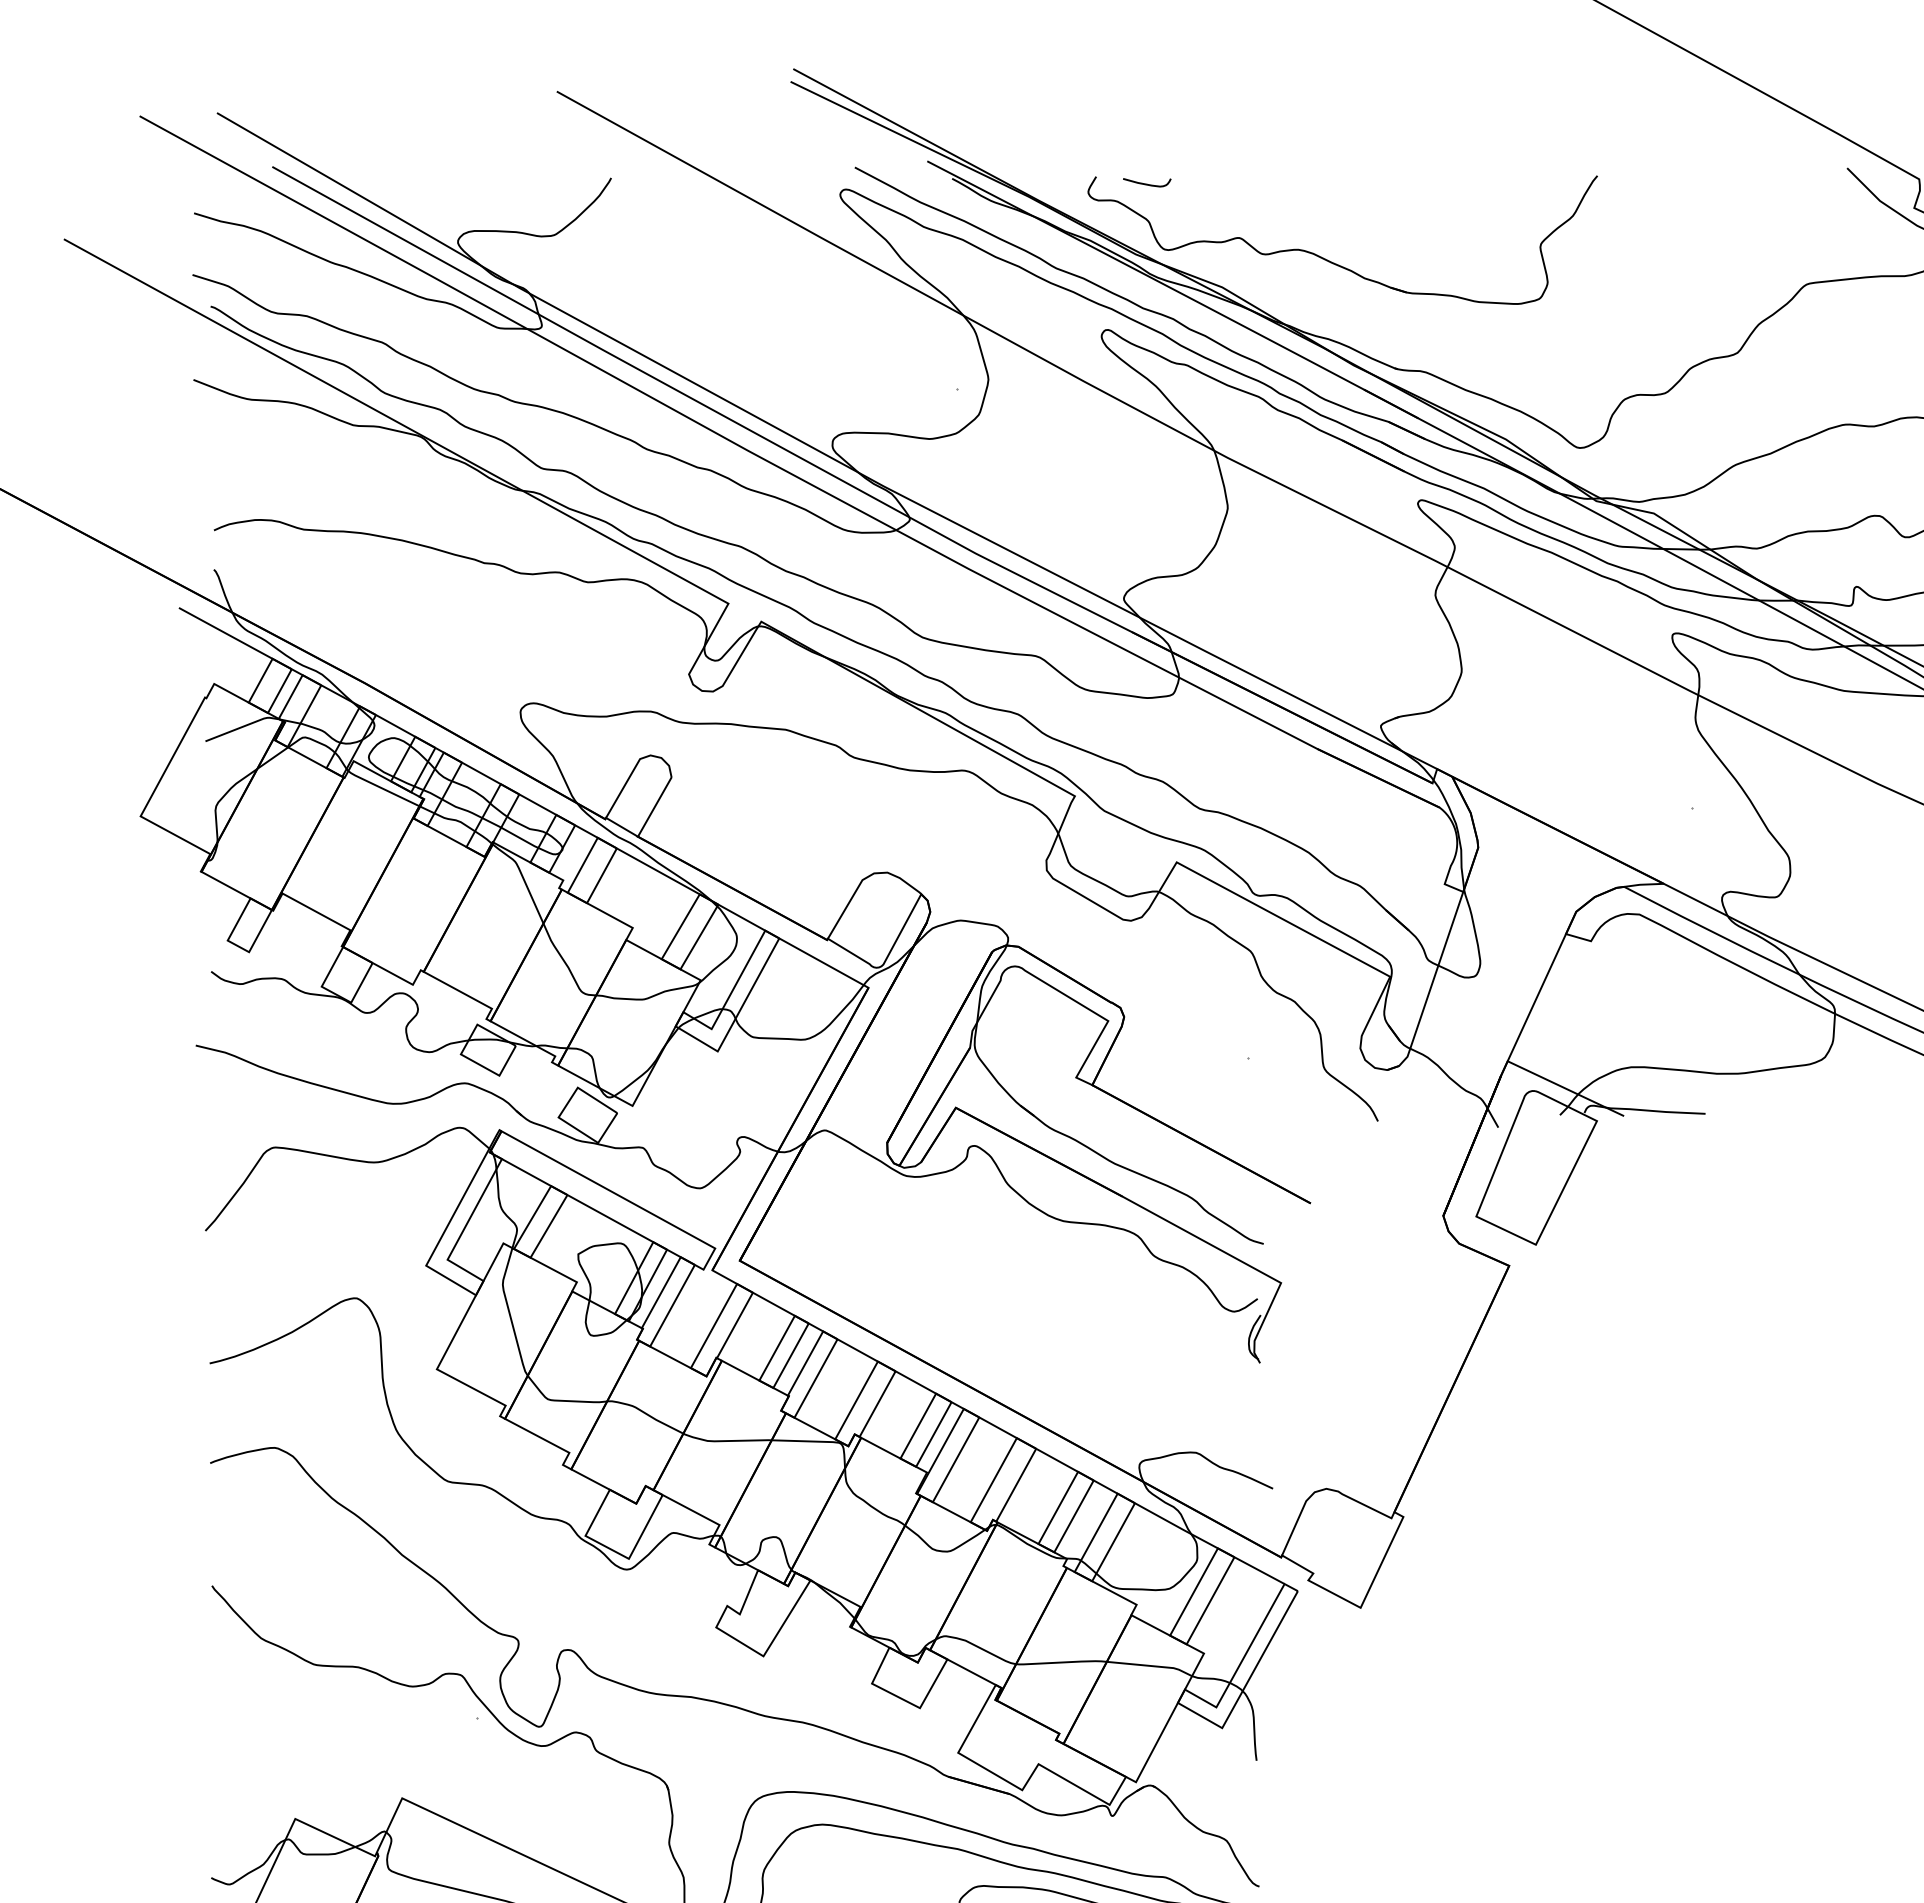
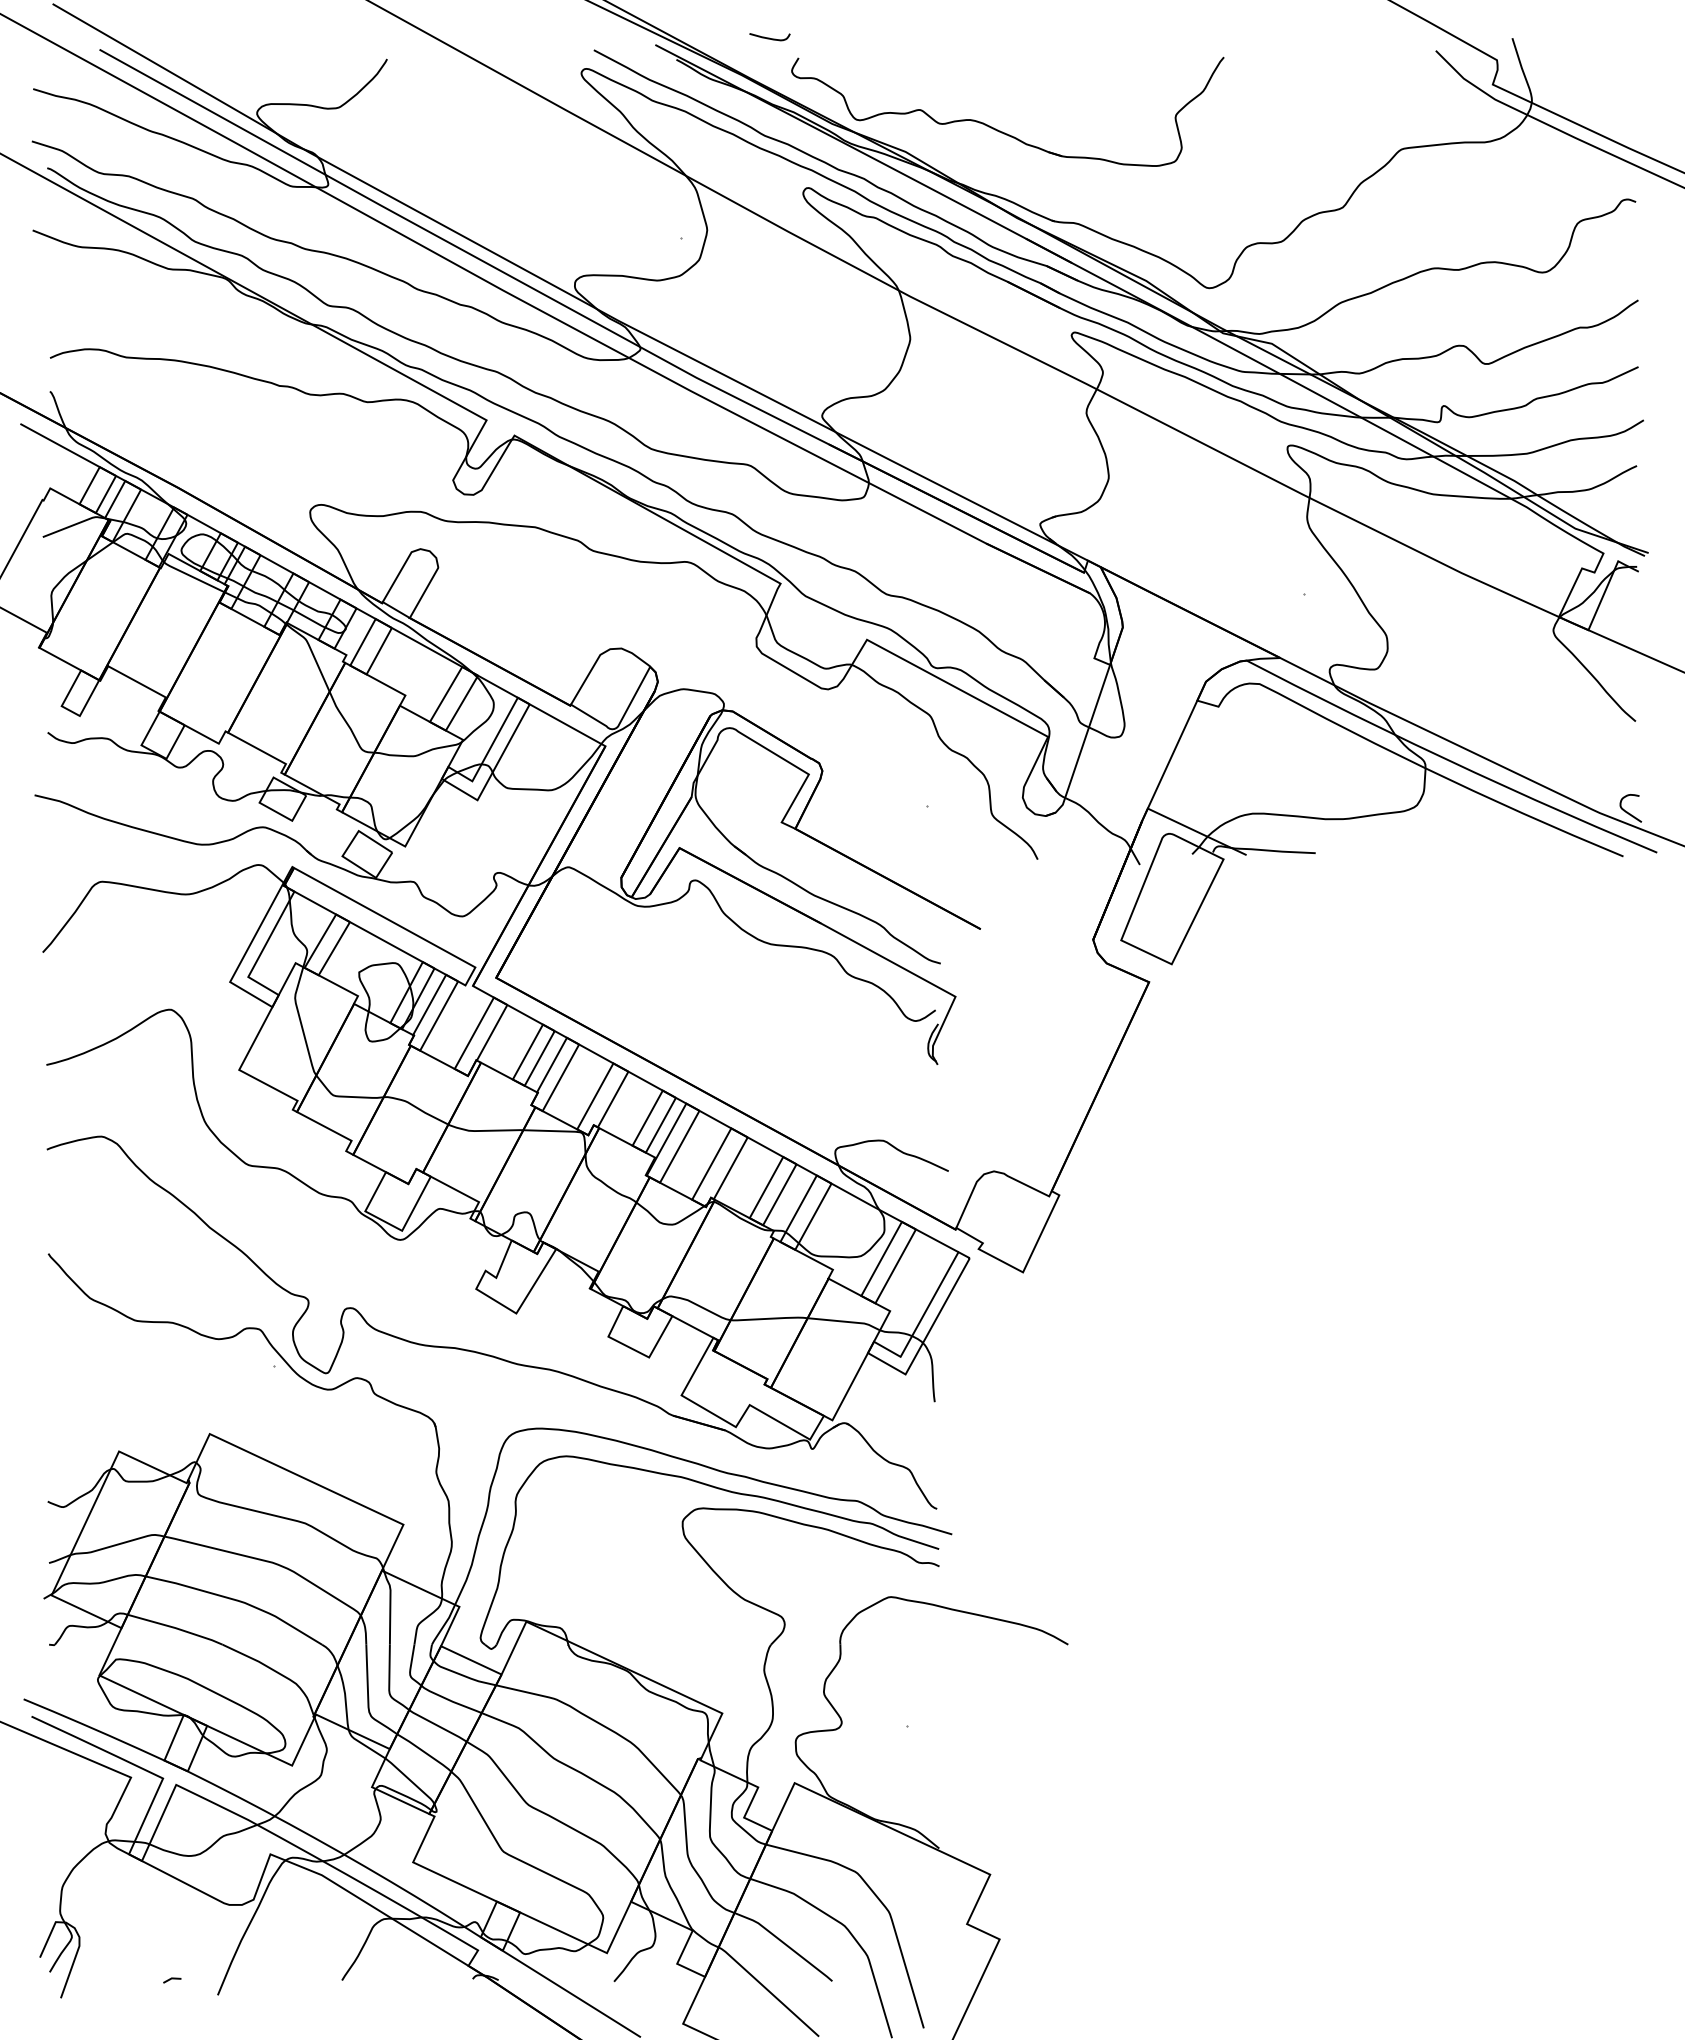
curve: (1146, 183) -> (769, 37), moved

